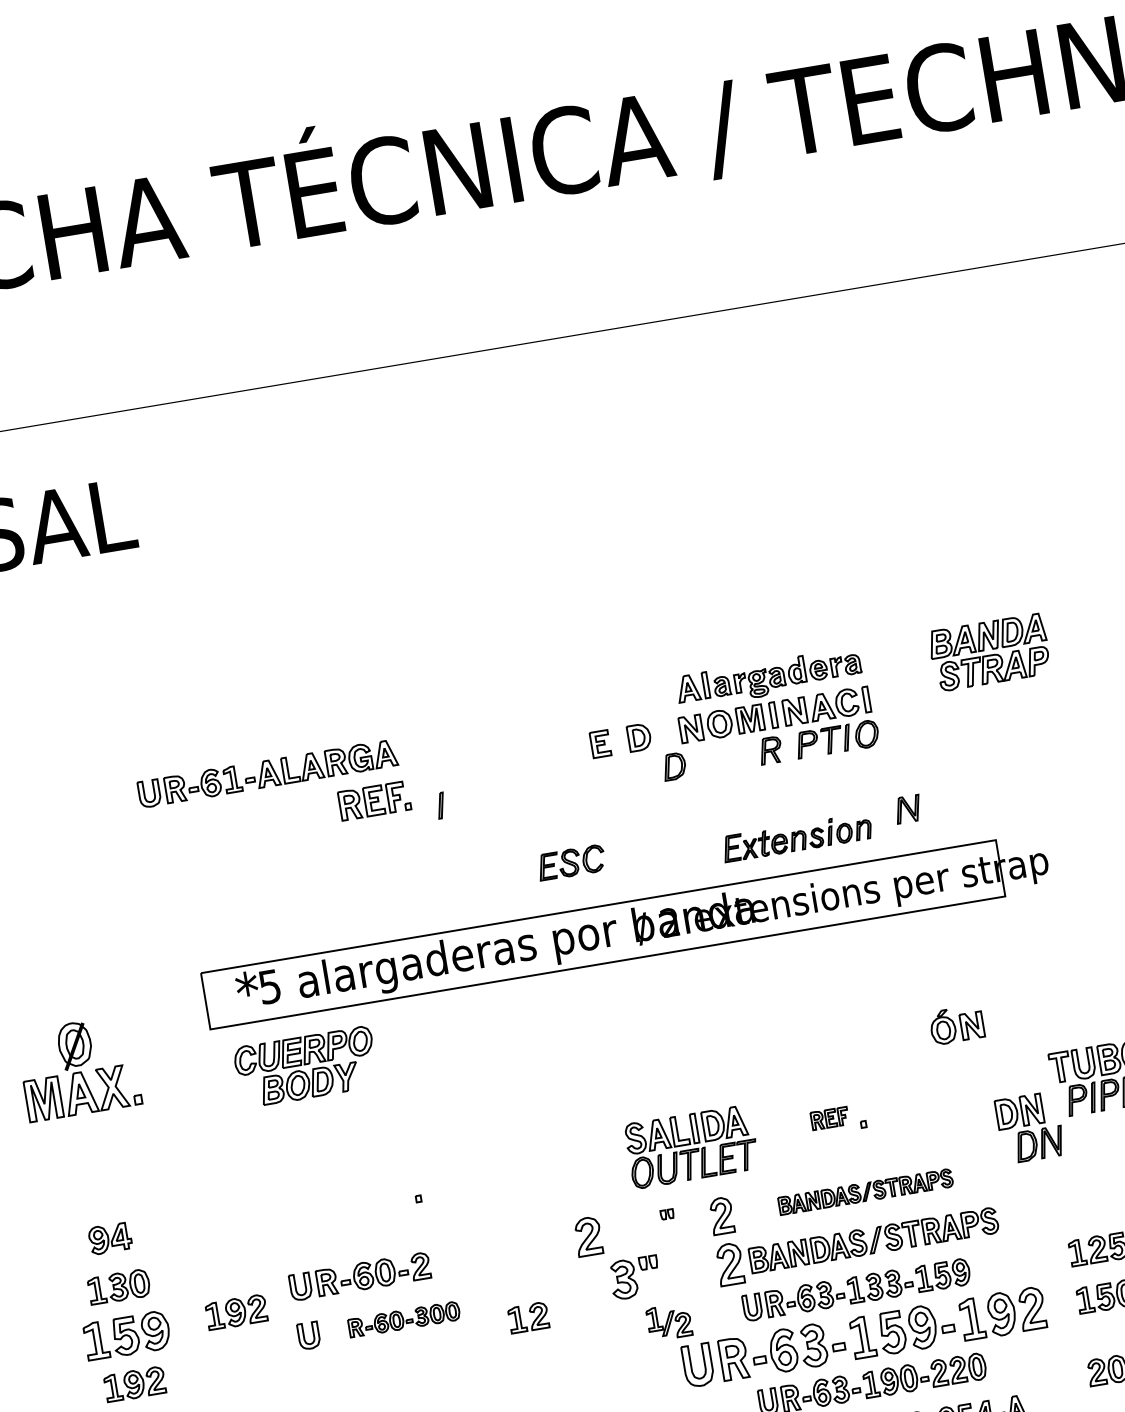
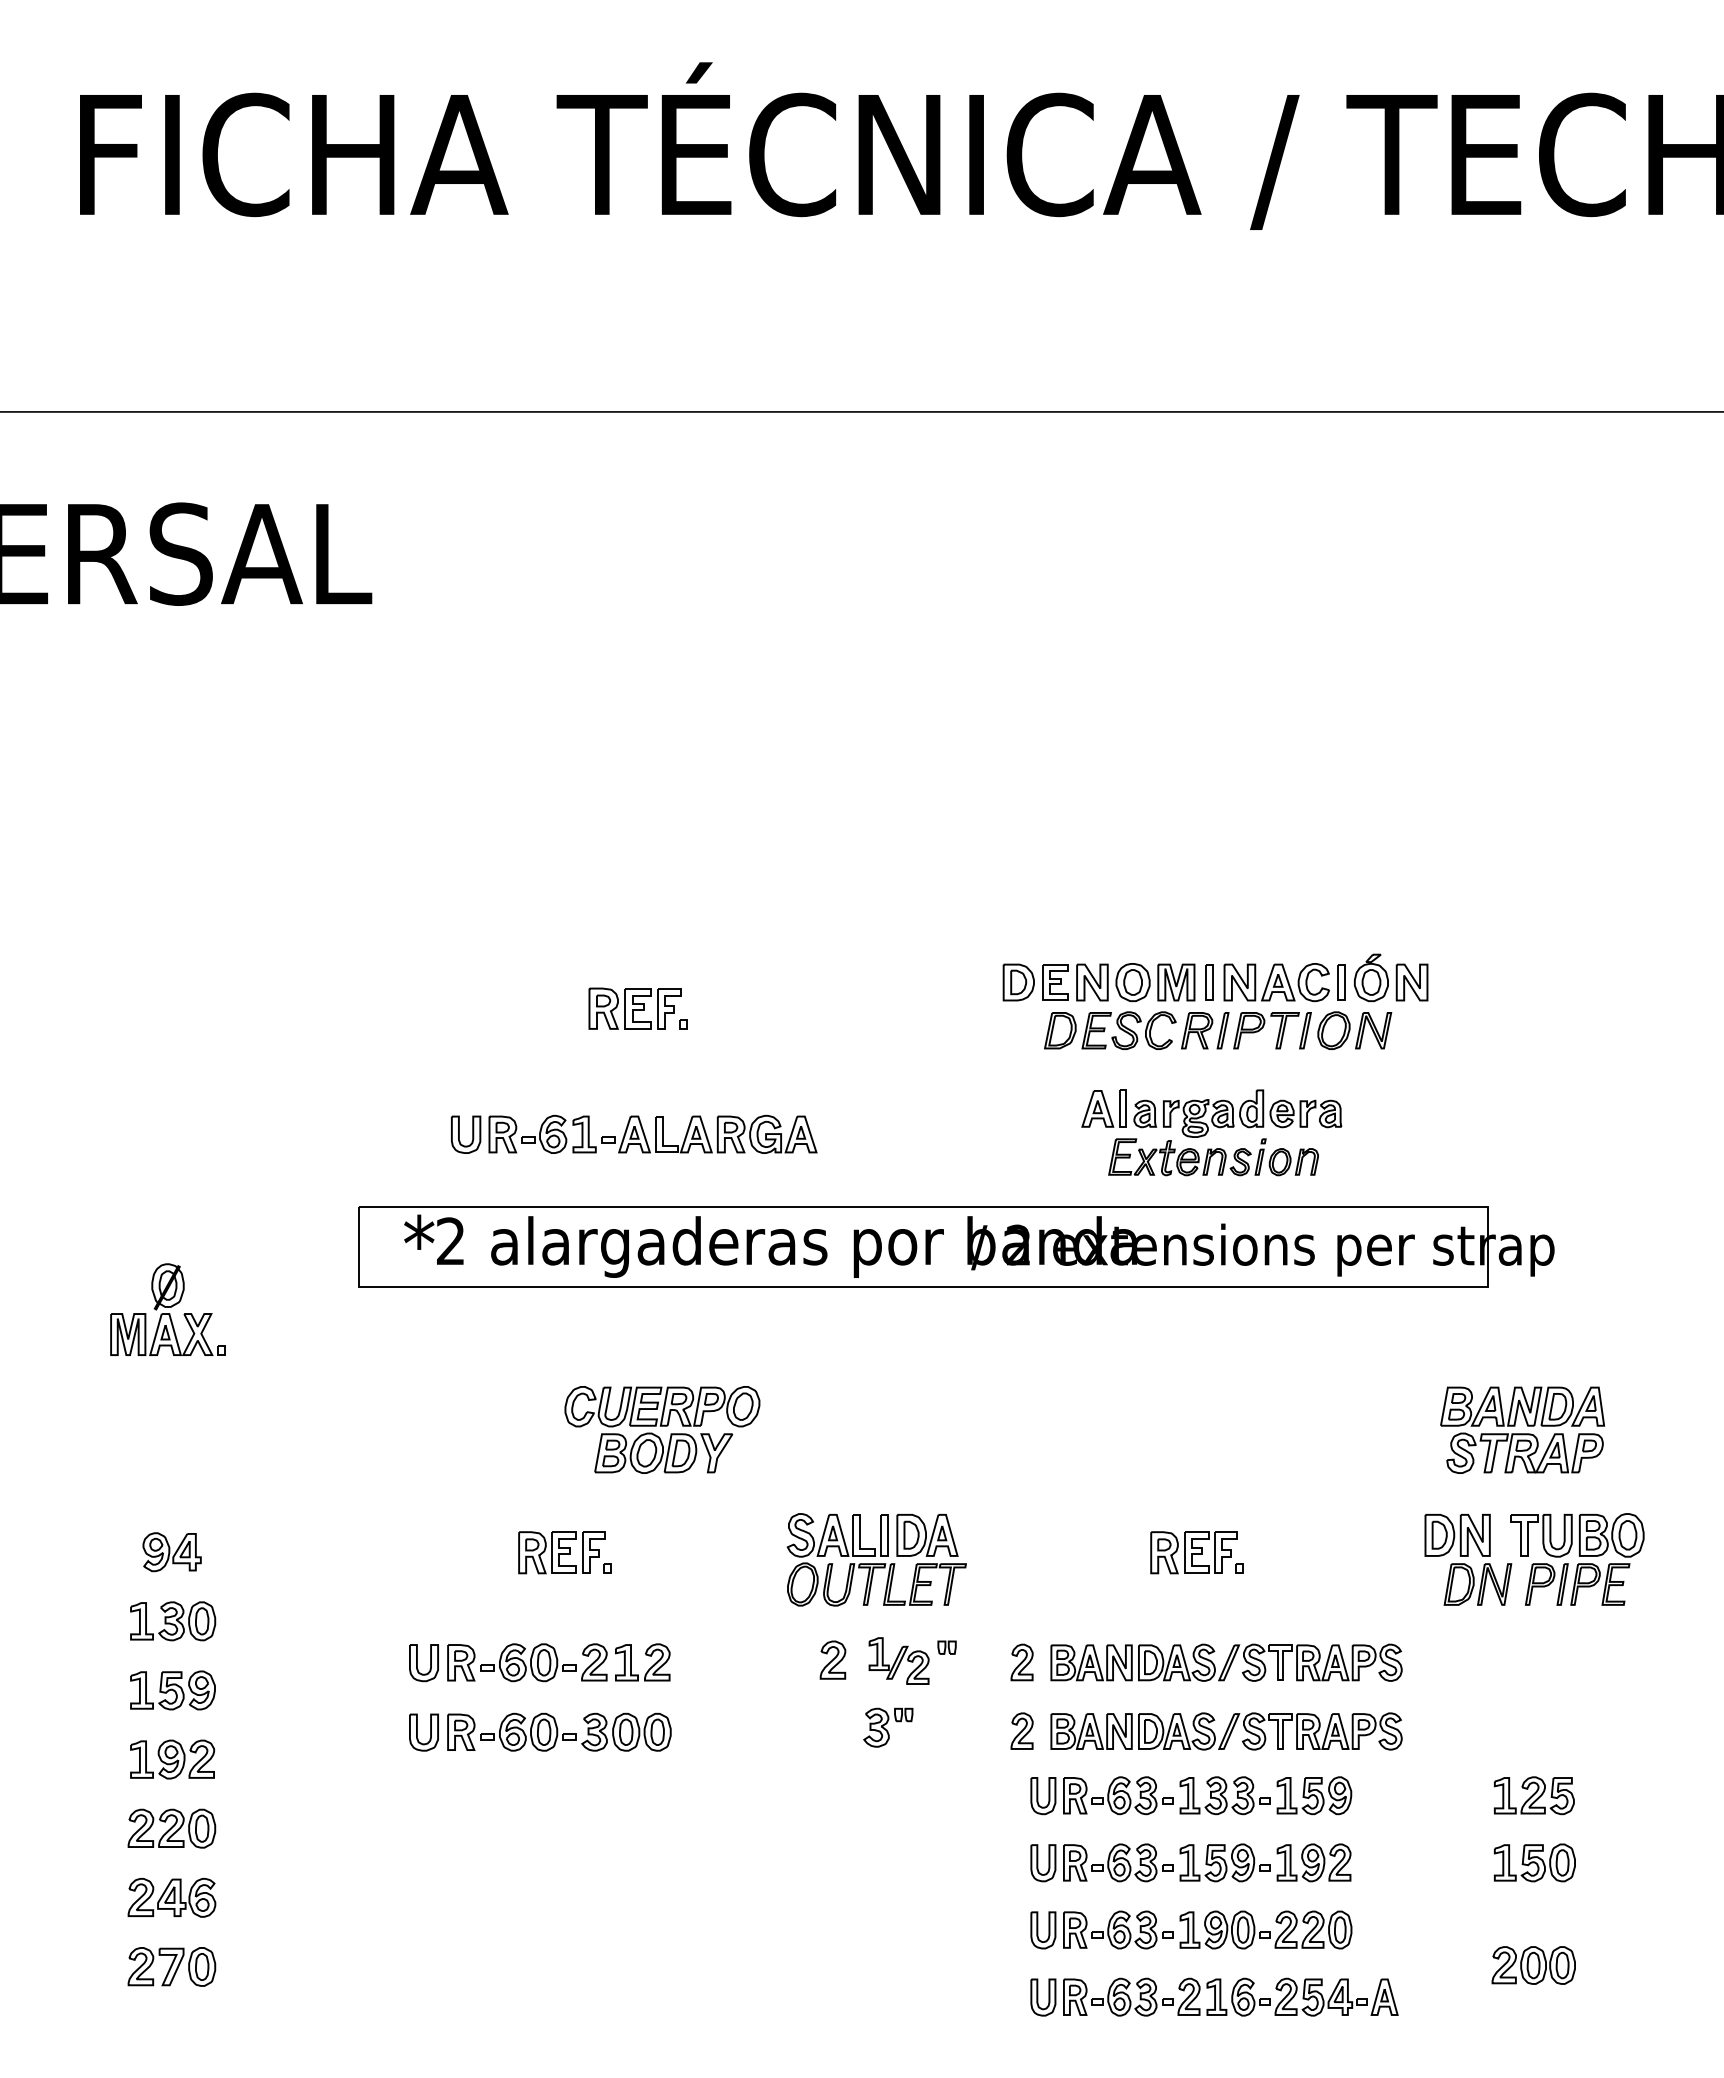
part: (989, 652) -> (1522, 1429), moved
part: (768, 678) -> (1211, 1113), moved
part: (600, 744) -> (1055, 982), moved
part: (267, 772) -> (634, 1133), moved
part: (440, 805) -> (1222, 1030), moved
part: (908, 809) -> (1373, 1030), moved
part: (571, 862) -> (1128, 1030), moved
text: (269, 986) -> (450, 1241), 5 -> 2
part: (957, 1024) -> (1391, 977), moved
part: (306, 1066) -> (662, 1429), moved
part: (78, 1068) -> (167, 1309), size x0.71
part: (829, 1118) -> (1193, 1552), size x1.67
part: (1030, 1127) -> (1468, 1559), moved
part: (691, 1146) -> (876, 1559), moved
part: (865, 1191) -> (1226, 1662), size x1.43
part: (384, 1192) -> (561, 1552), added
part: (721, 1216) -> (1021, 1662), size x0.71
part: (587, 1236) -> (832, 1659), size x0.71
part: (729, 1263) -> (1021, 1730), size x0.62
part: (635, 1277) -> (888, 1727), size x0.71
part: (236, 1312) -> (329, 1683), removed
part: (529, 1312) -> (645, 1655), moved
part: (404, 1319) -> (559, 1731), size x1.43
part: (668, 1321) -> (898, 1660), moved
part: (126, 1335) -> (172, 1690), size x0.71
part: (863, 1336) -> (1190, 1862), size x0.62

